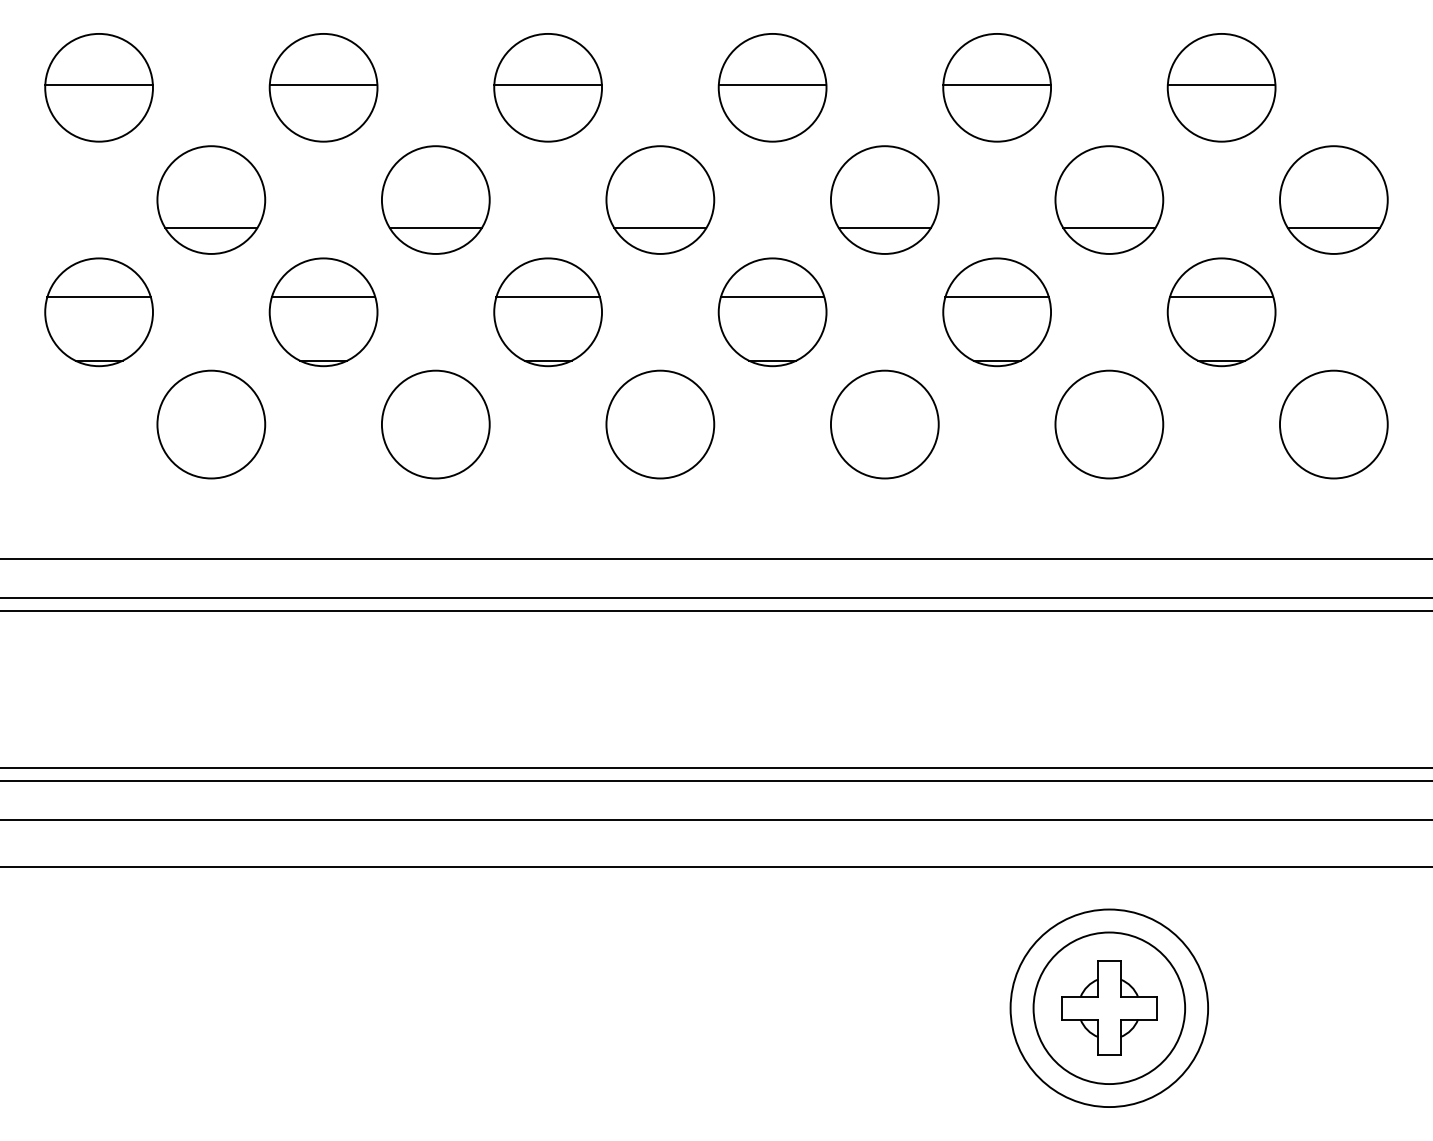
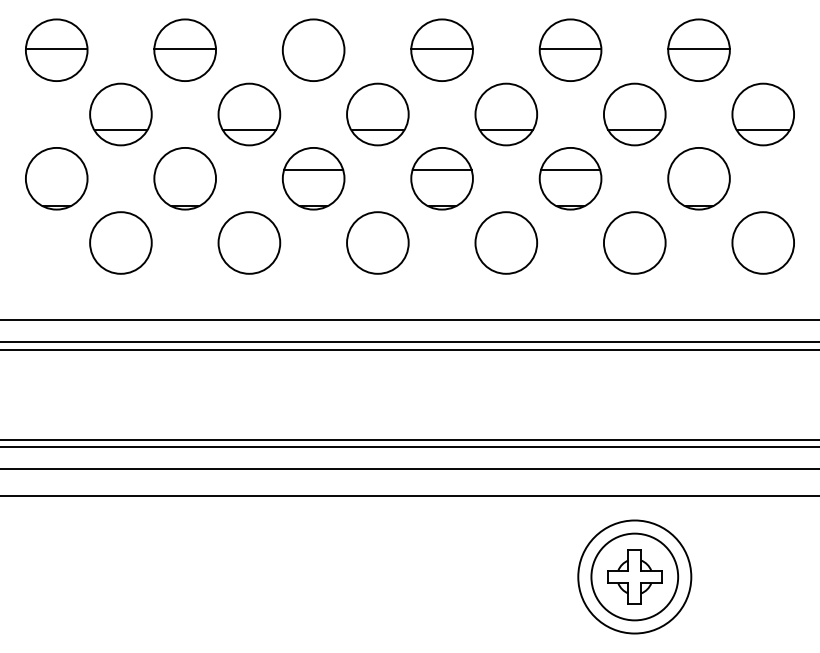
line: (547, 84) -> (313, 48), removed
line: (98, 297) -> (56, 170), removed
line: (322, 297) -> (184, 170), removed
line: (1220, 297) -> (698, 170), removed

